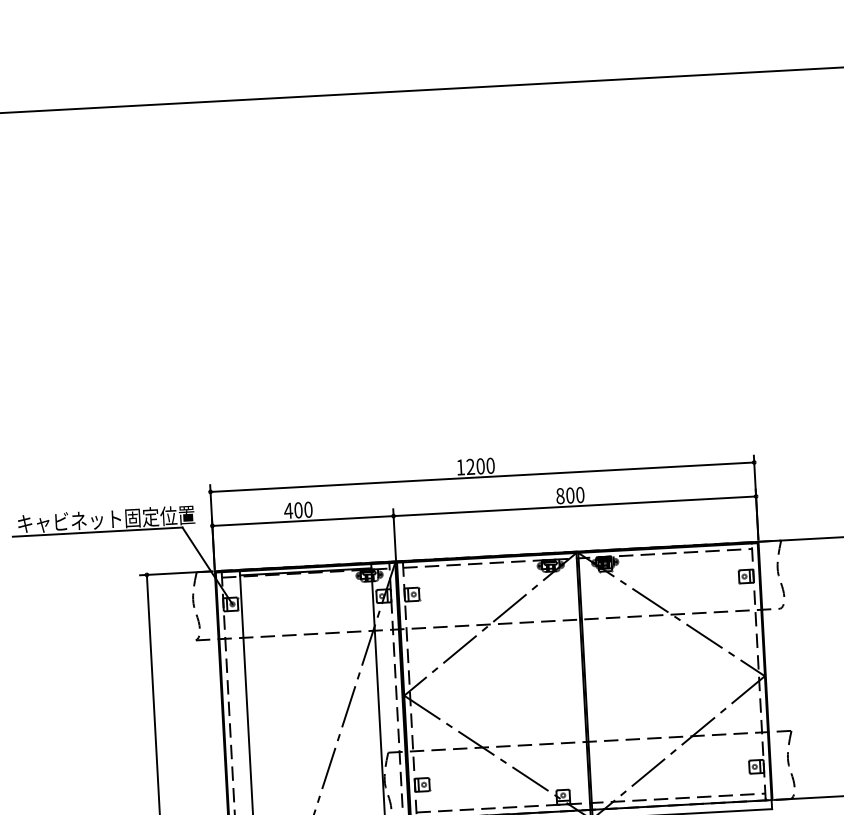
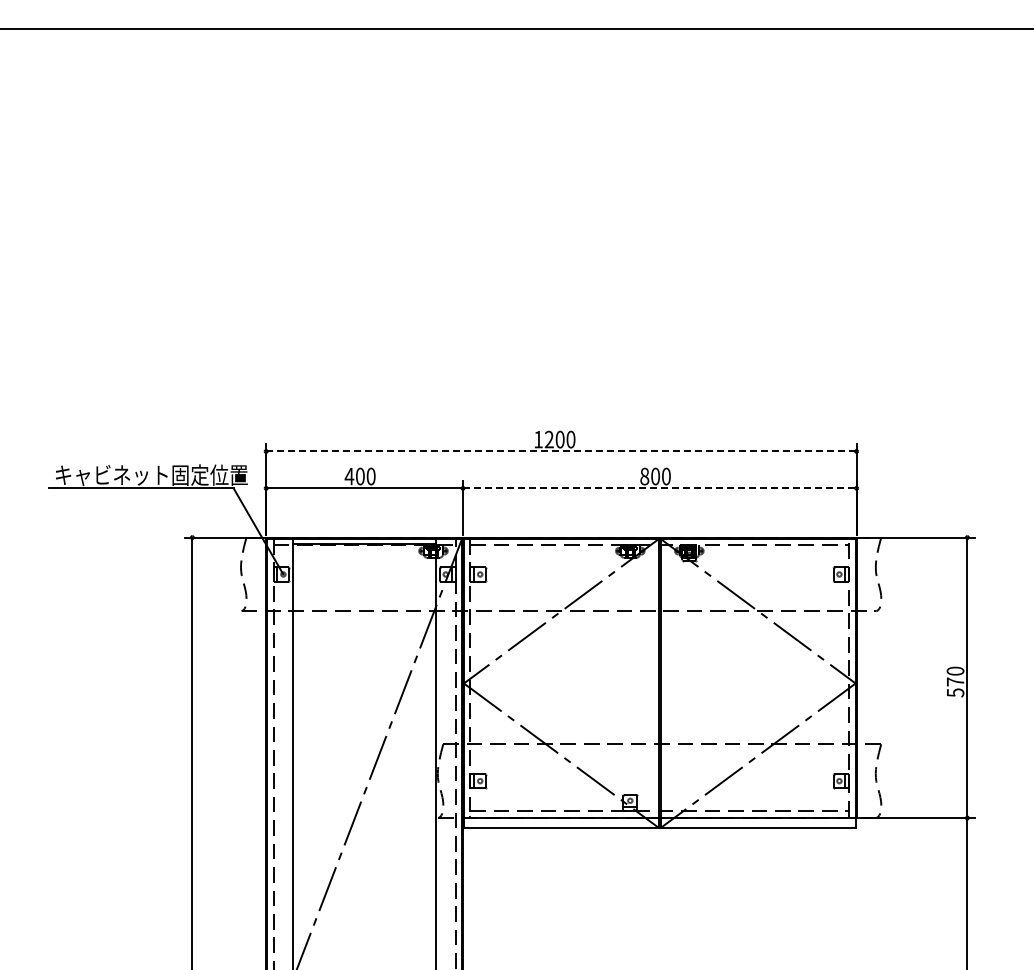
line: (482, 477) -> (561, 451), solid -> dashed
line: (574, 506) -> (659, 488), solid -> dashed

